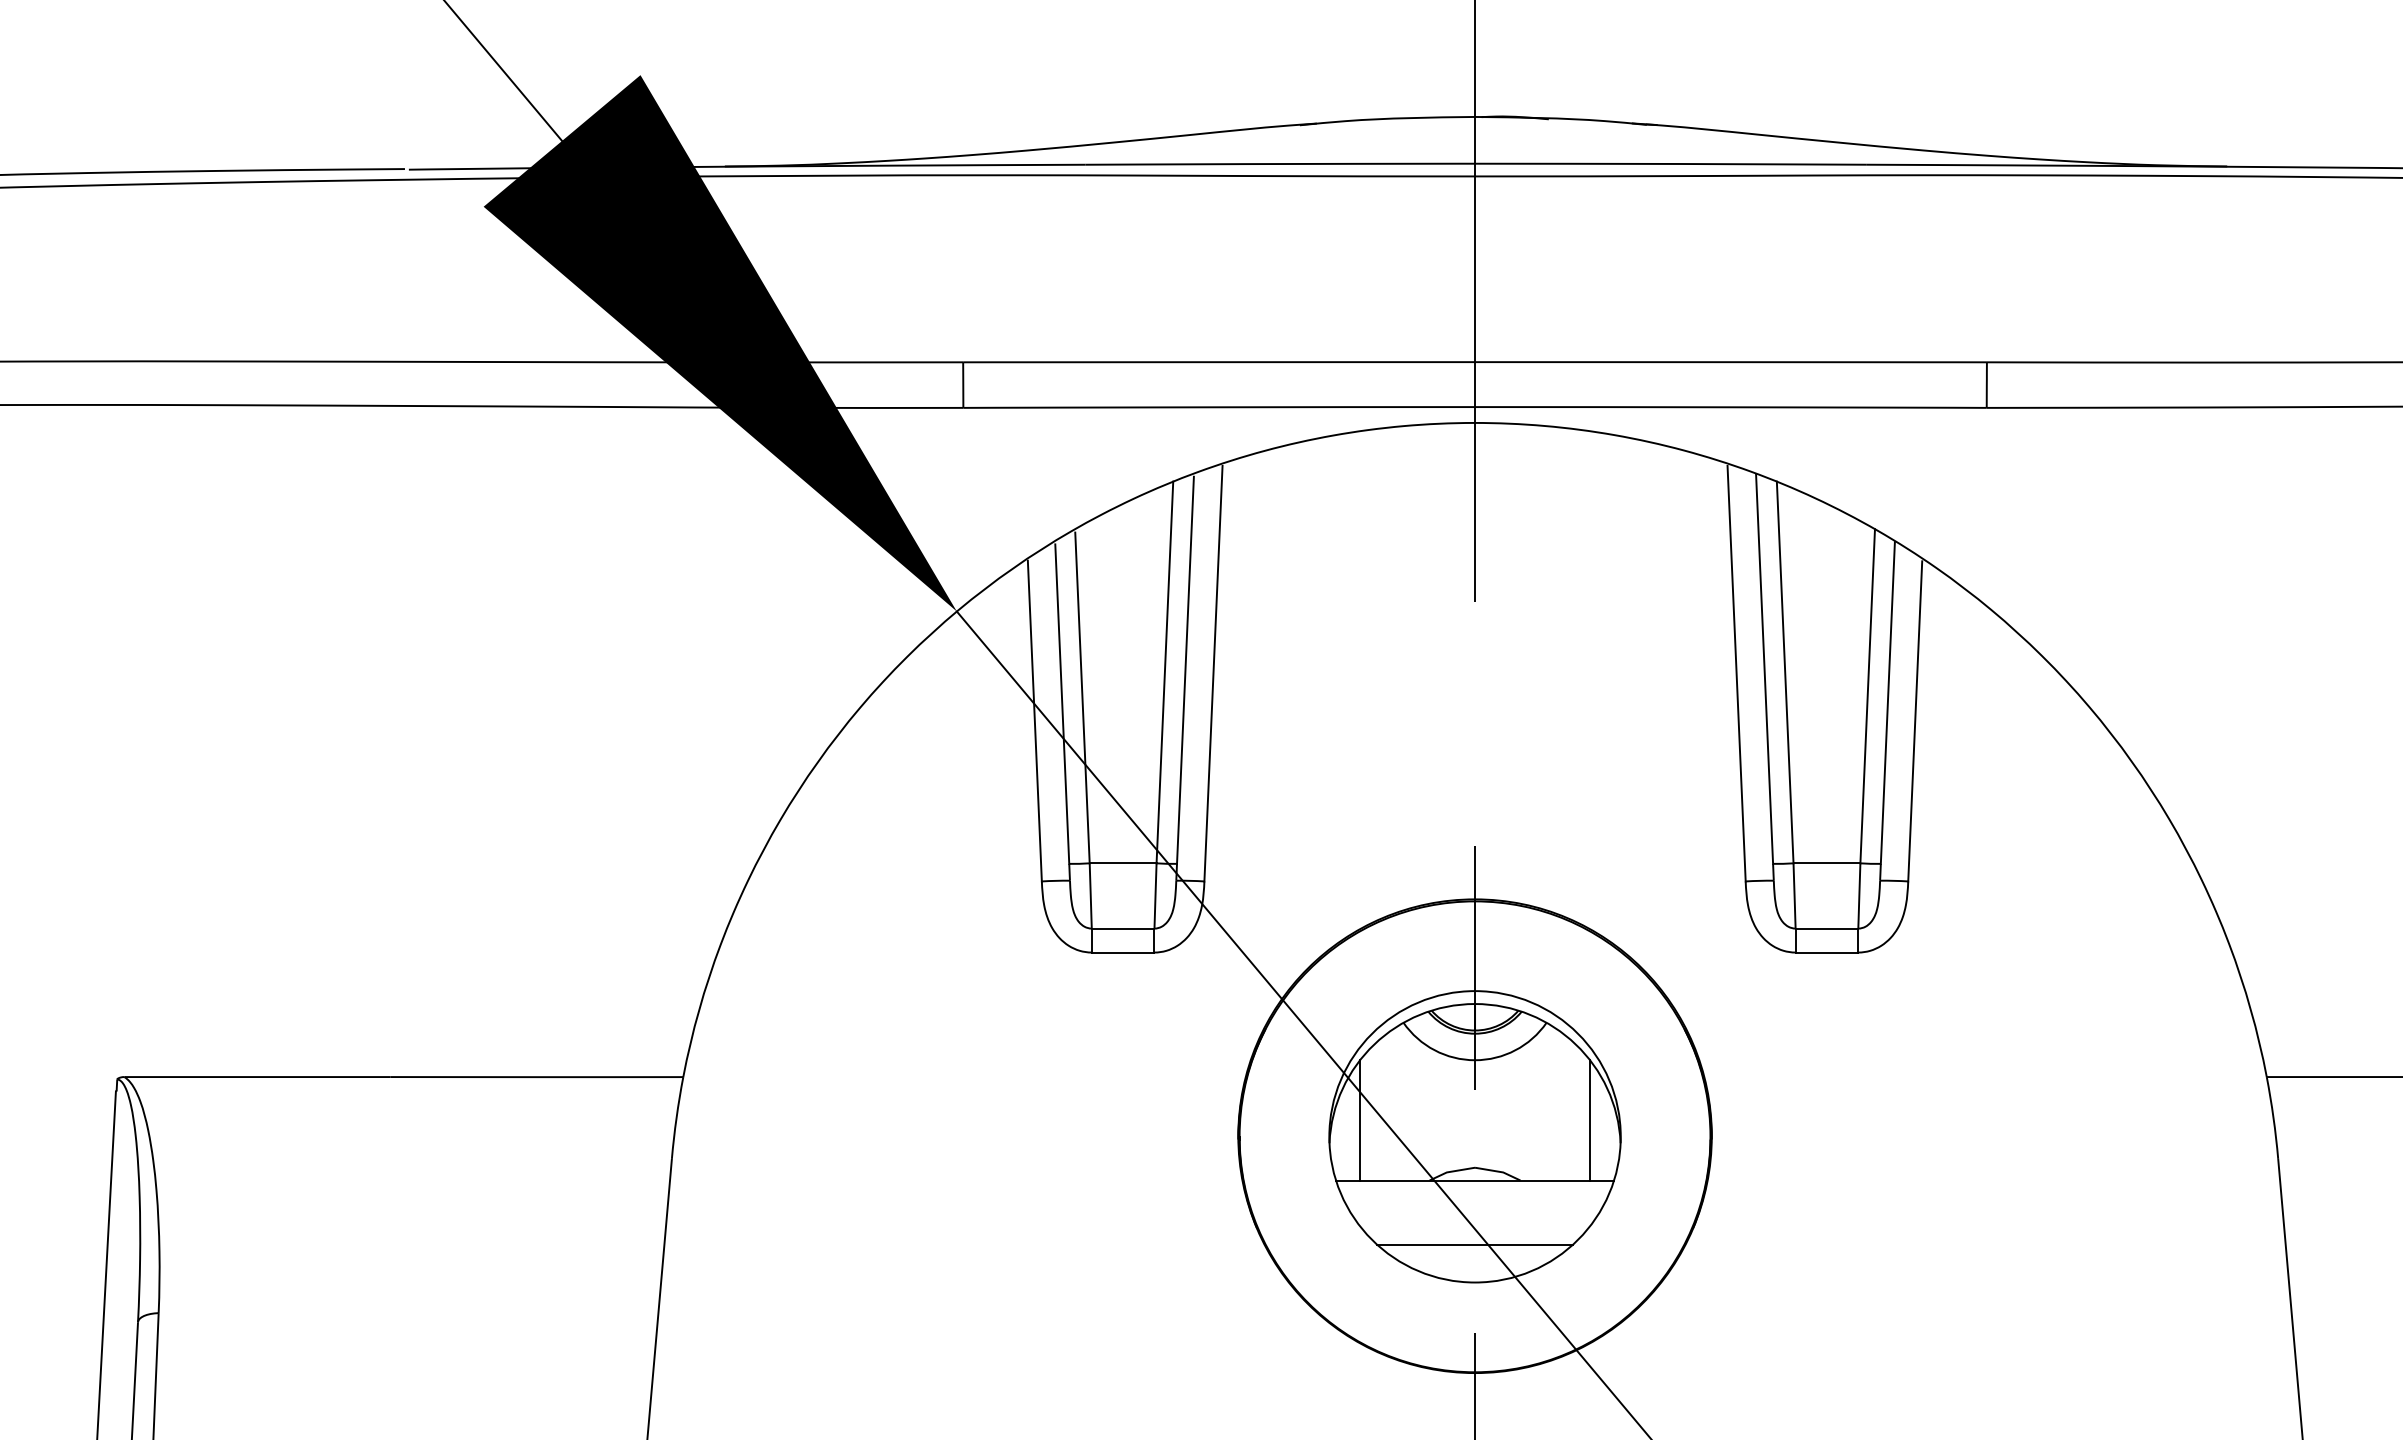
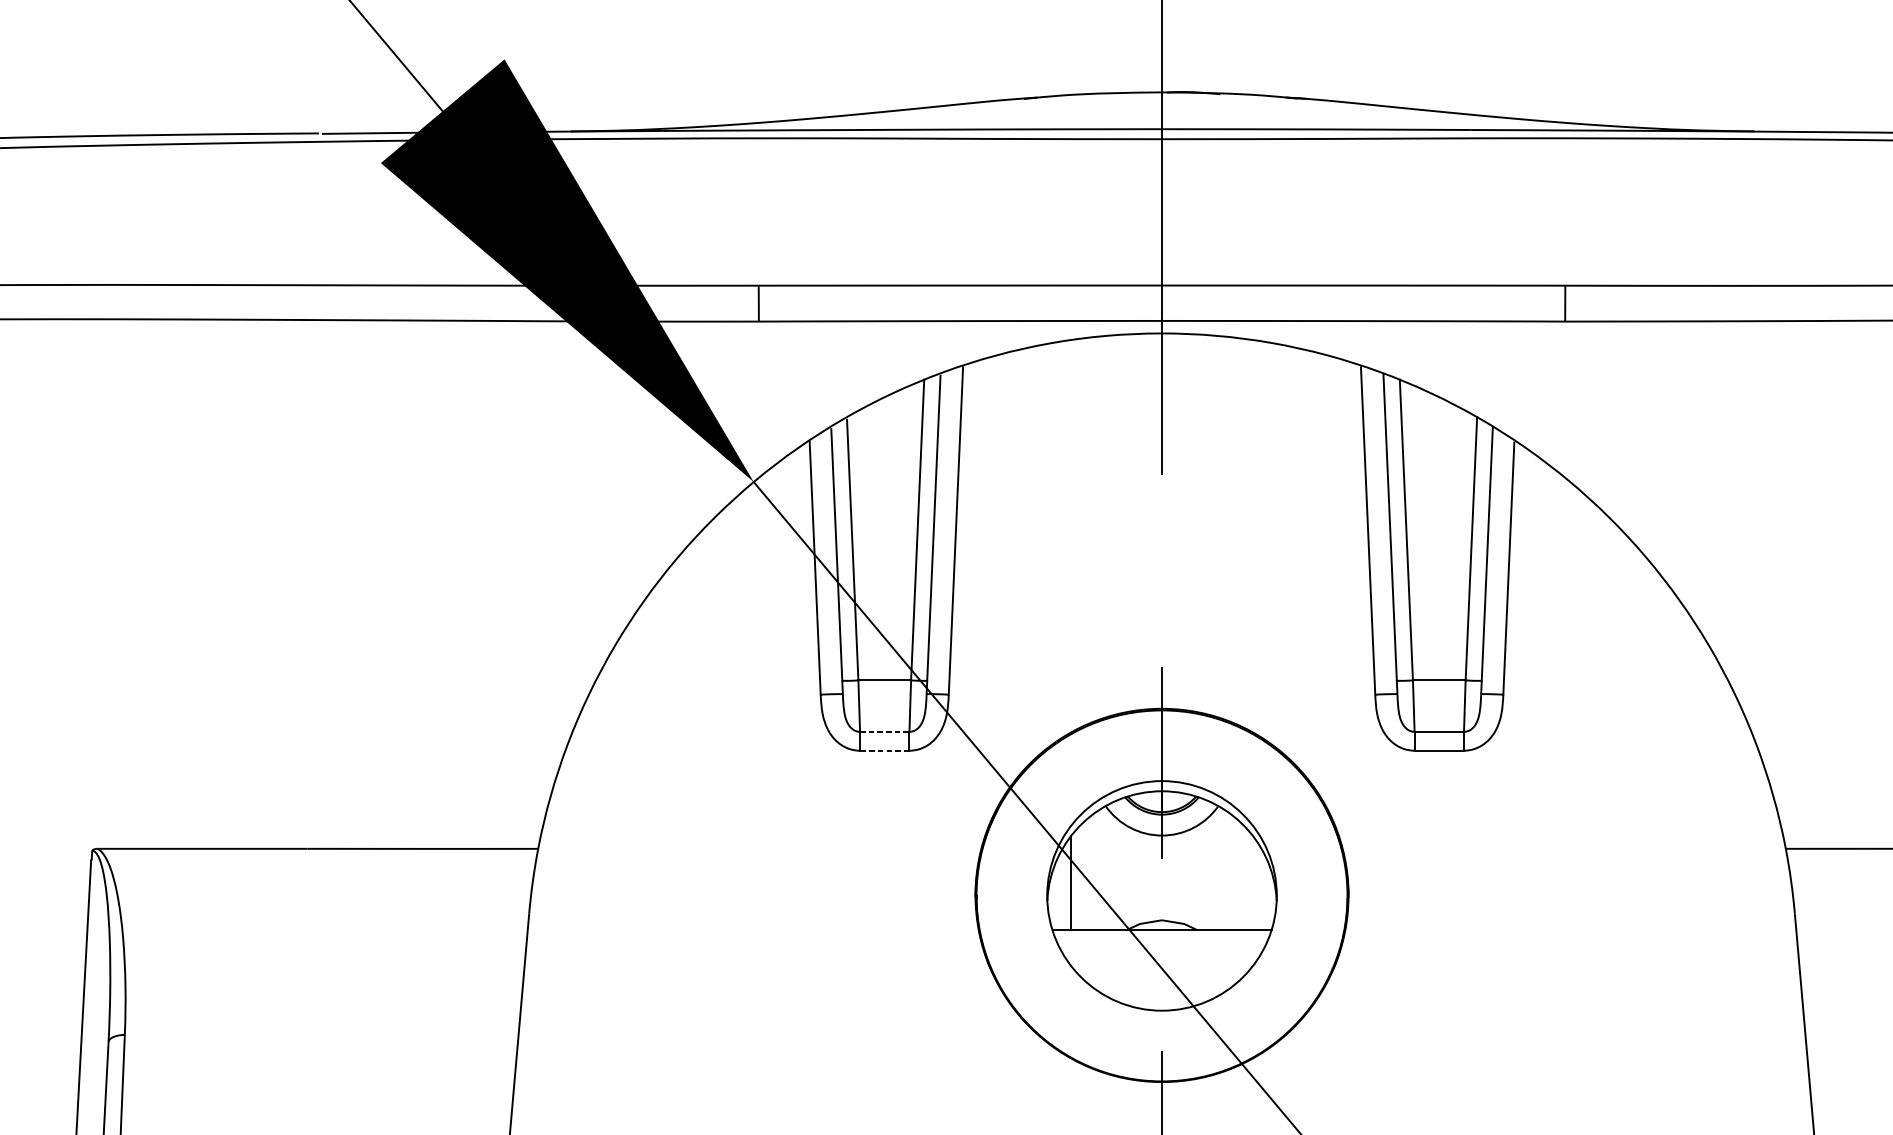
line: (1123, 928) -> (885, 731), solid -> dashed
line: (1122, 952) -> (884, 750), solid -> dashed
line: (1590, 1120) -> (1252, 883), removed
line: (1474, 1244) -> (1161, 980), removed

